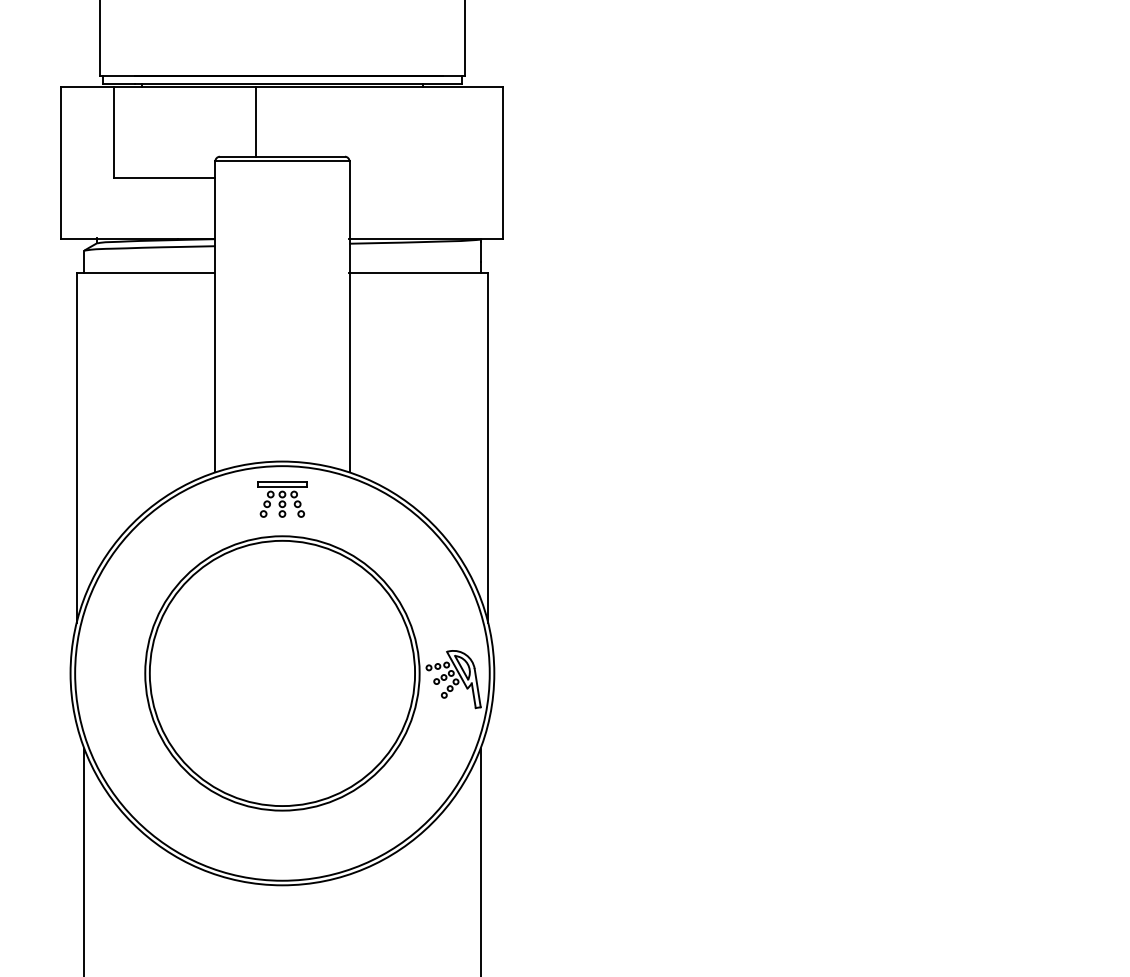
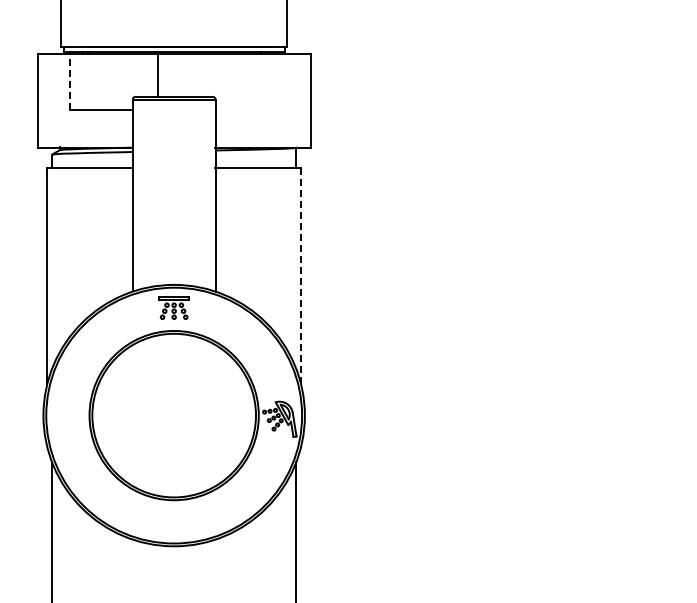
line: (114, 131) -> (70, 81), solid -> dashed
line: (488, 447) -> (301, 276), solid -> dashed

